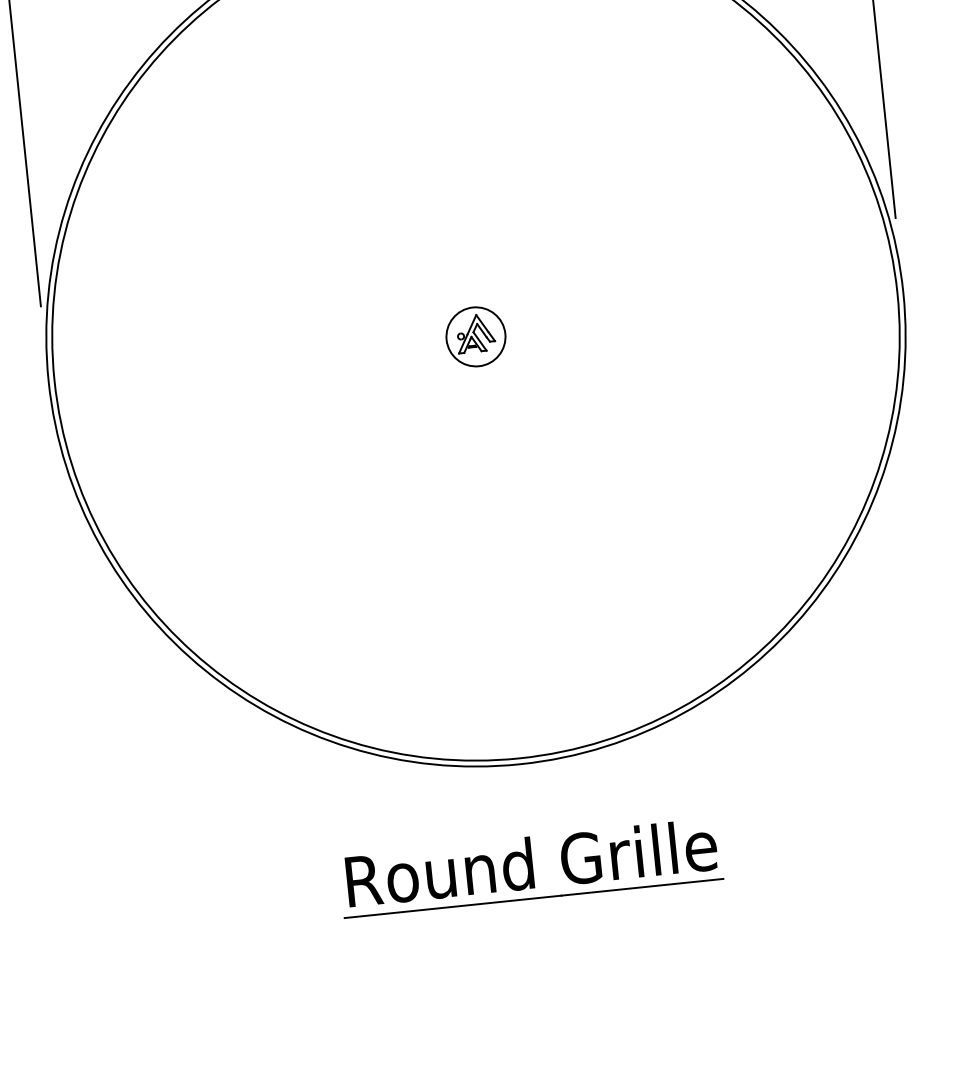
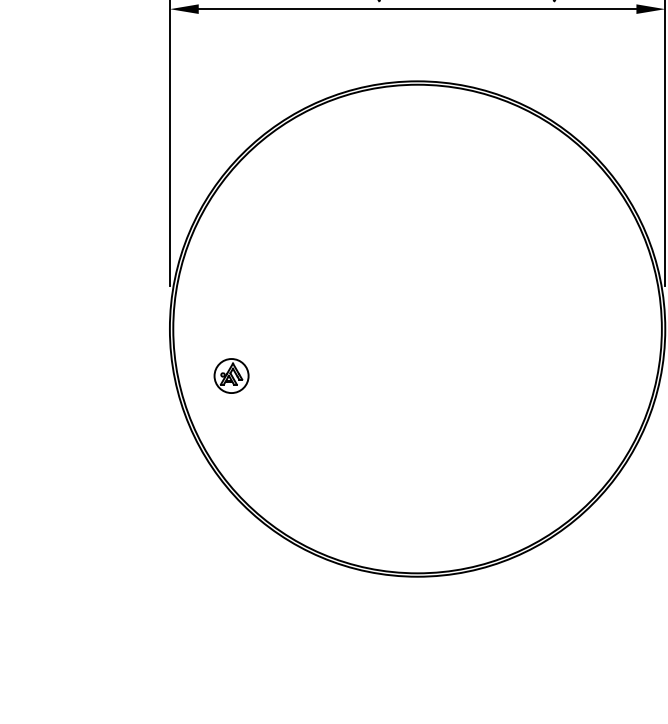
part: (475, 335) -> (231, 375), moved
part: (530, 867) -> (417, 636), removed

